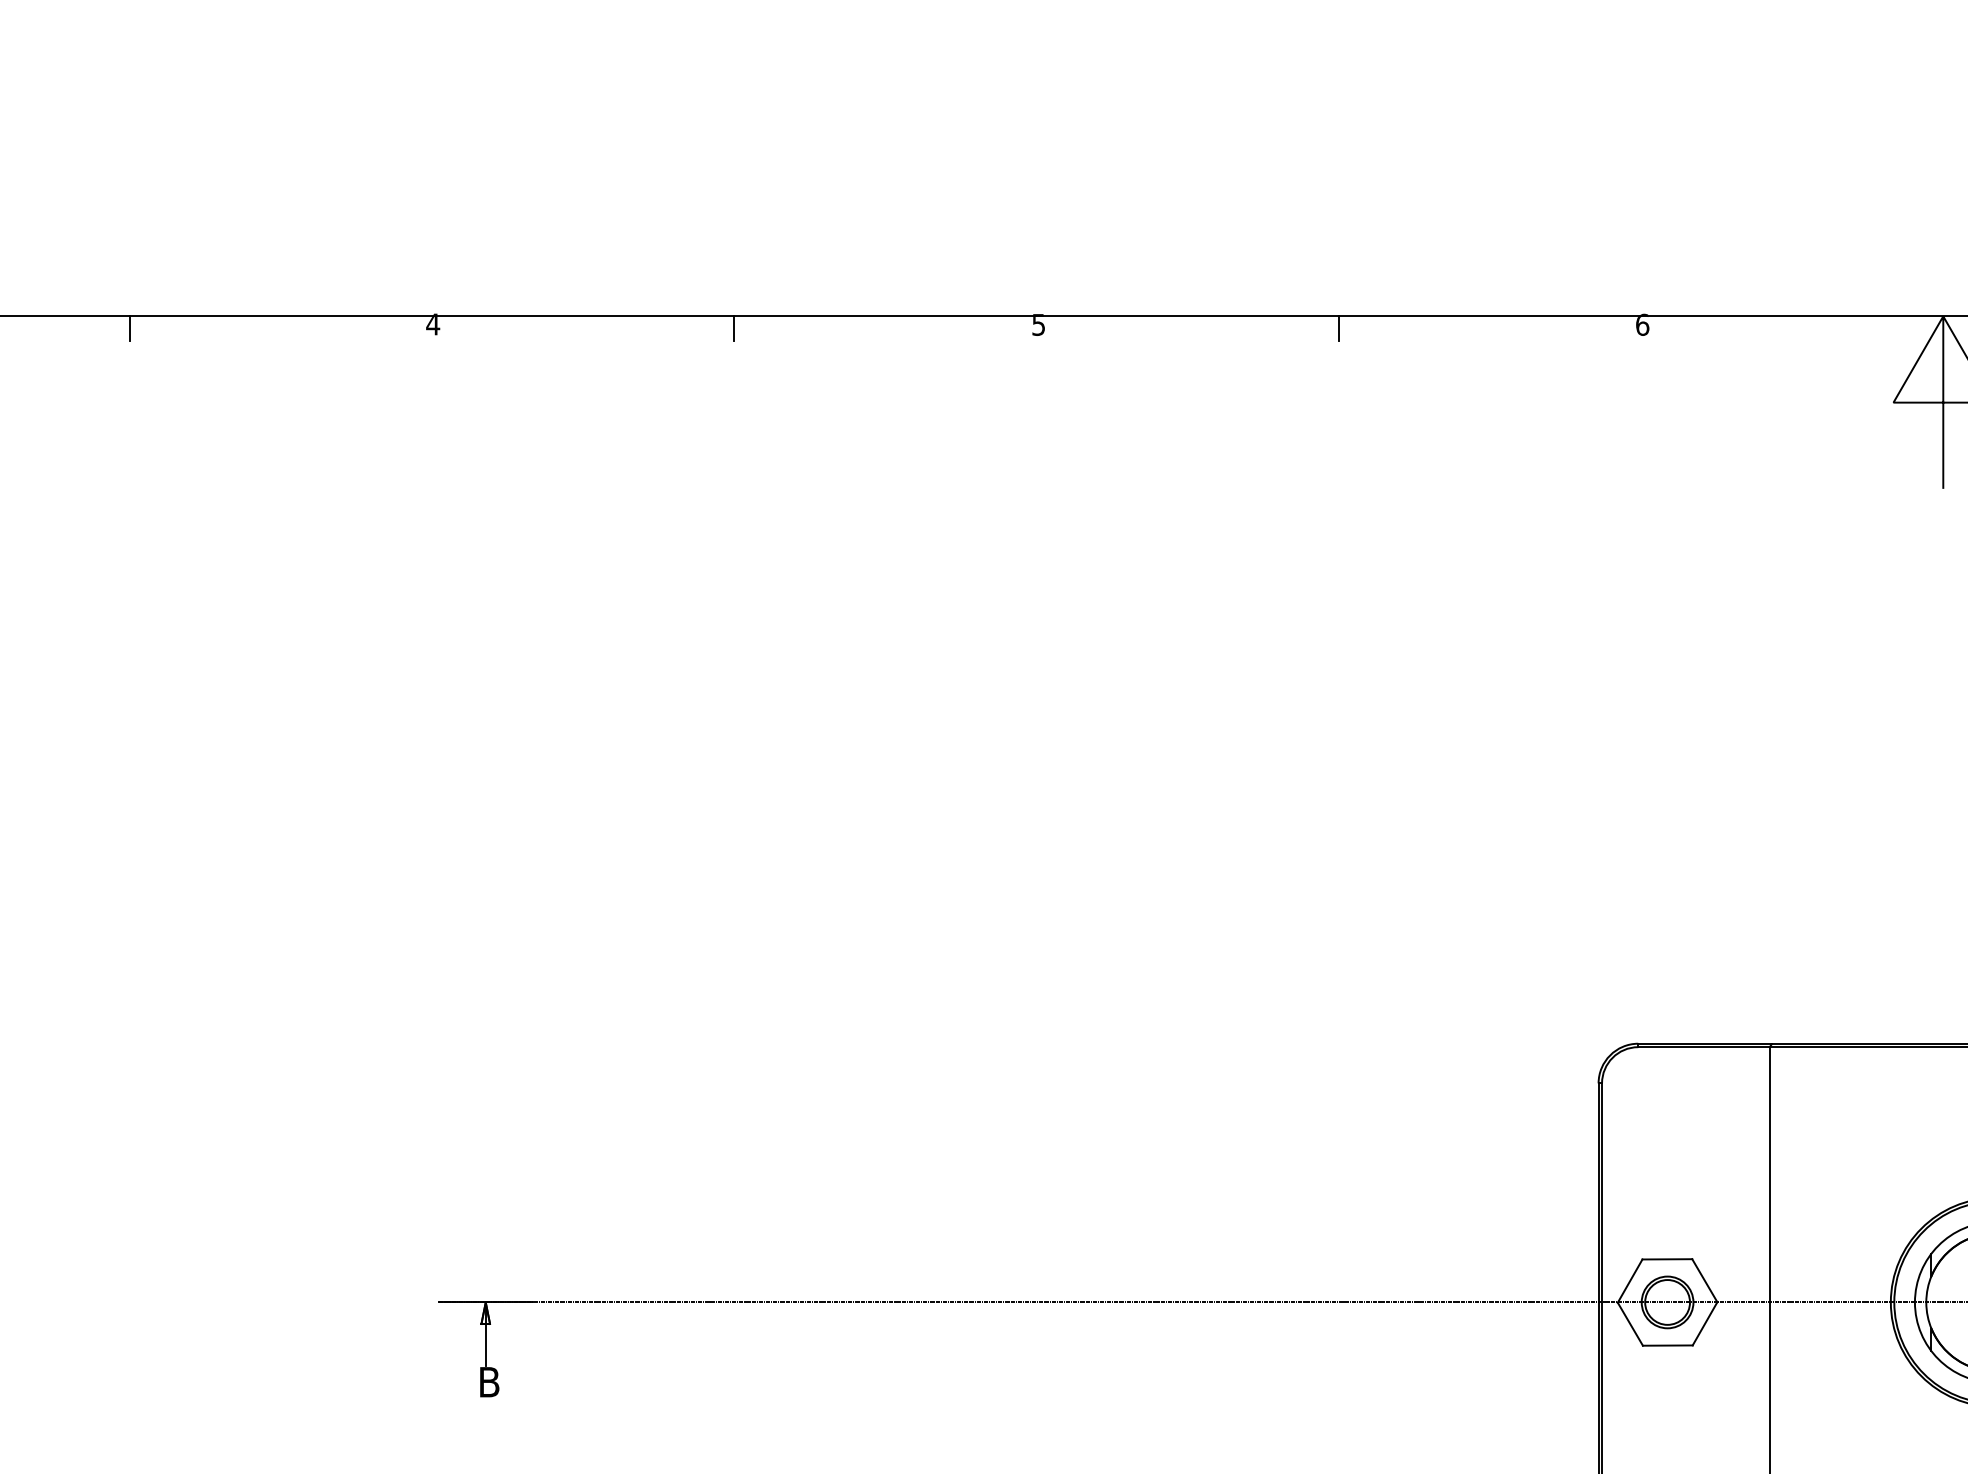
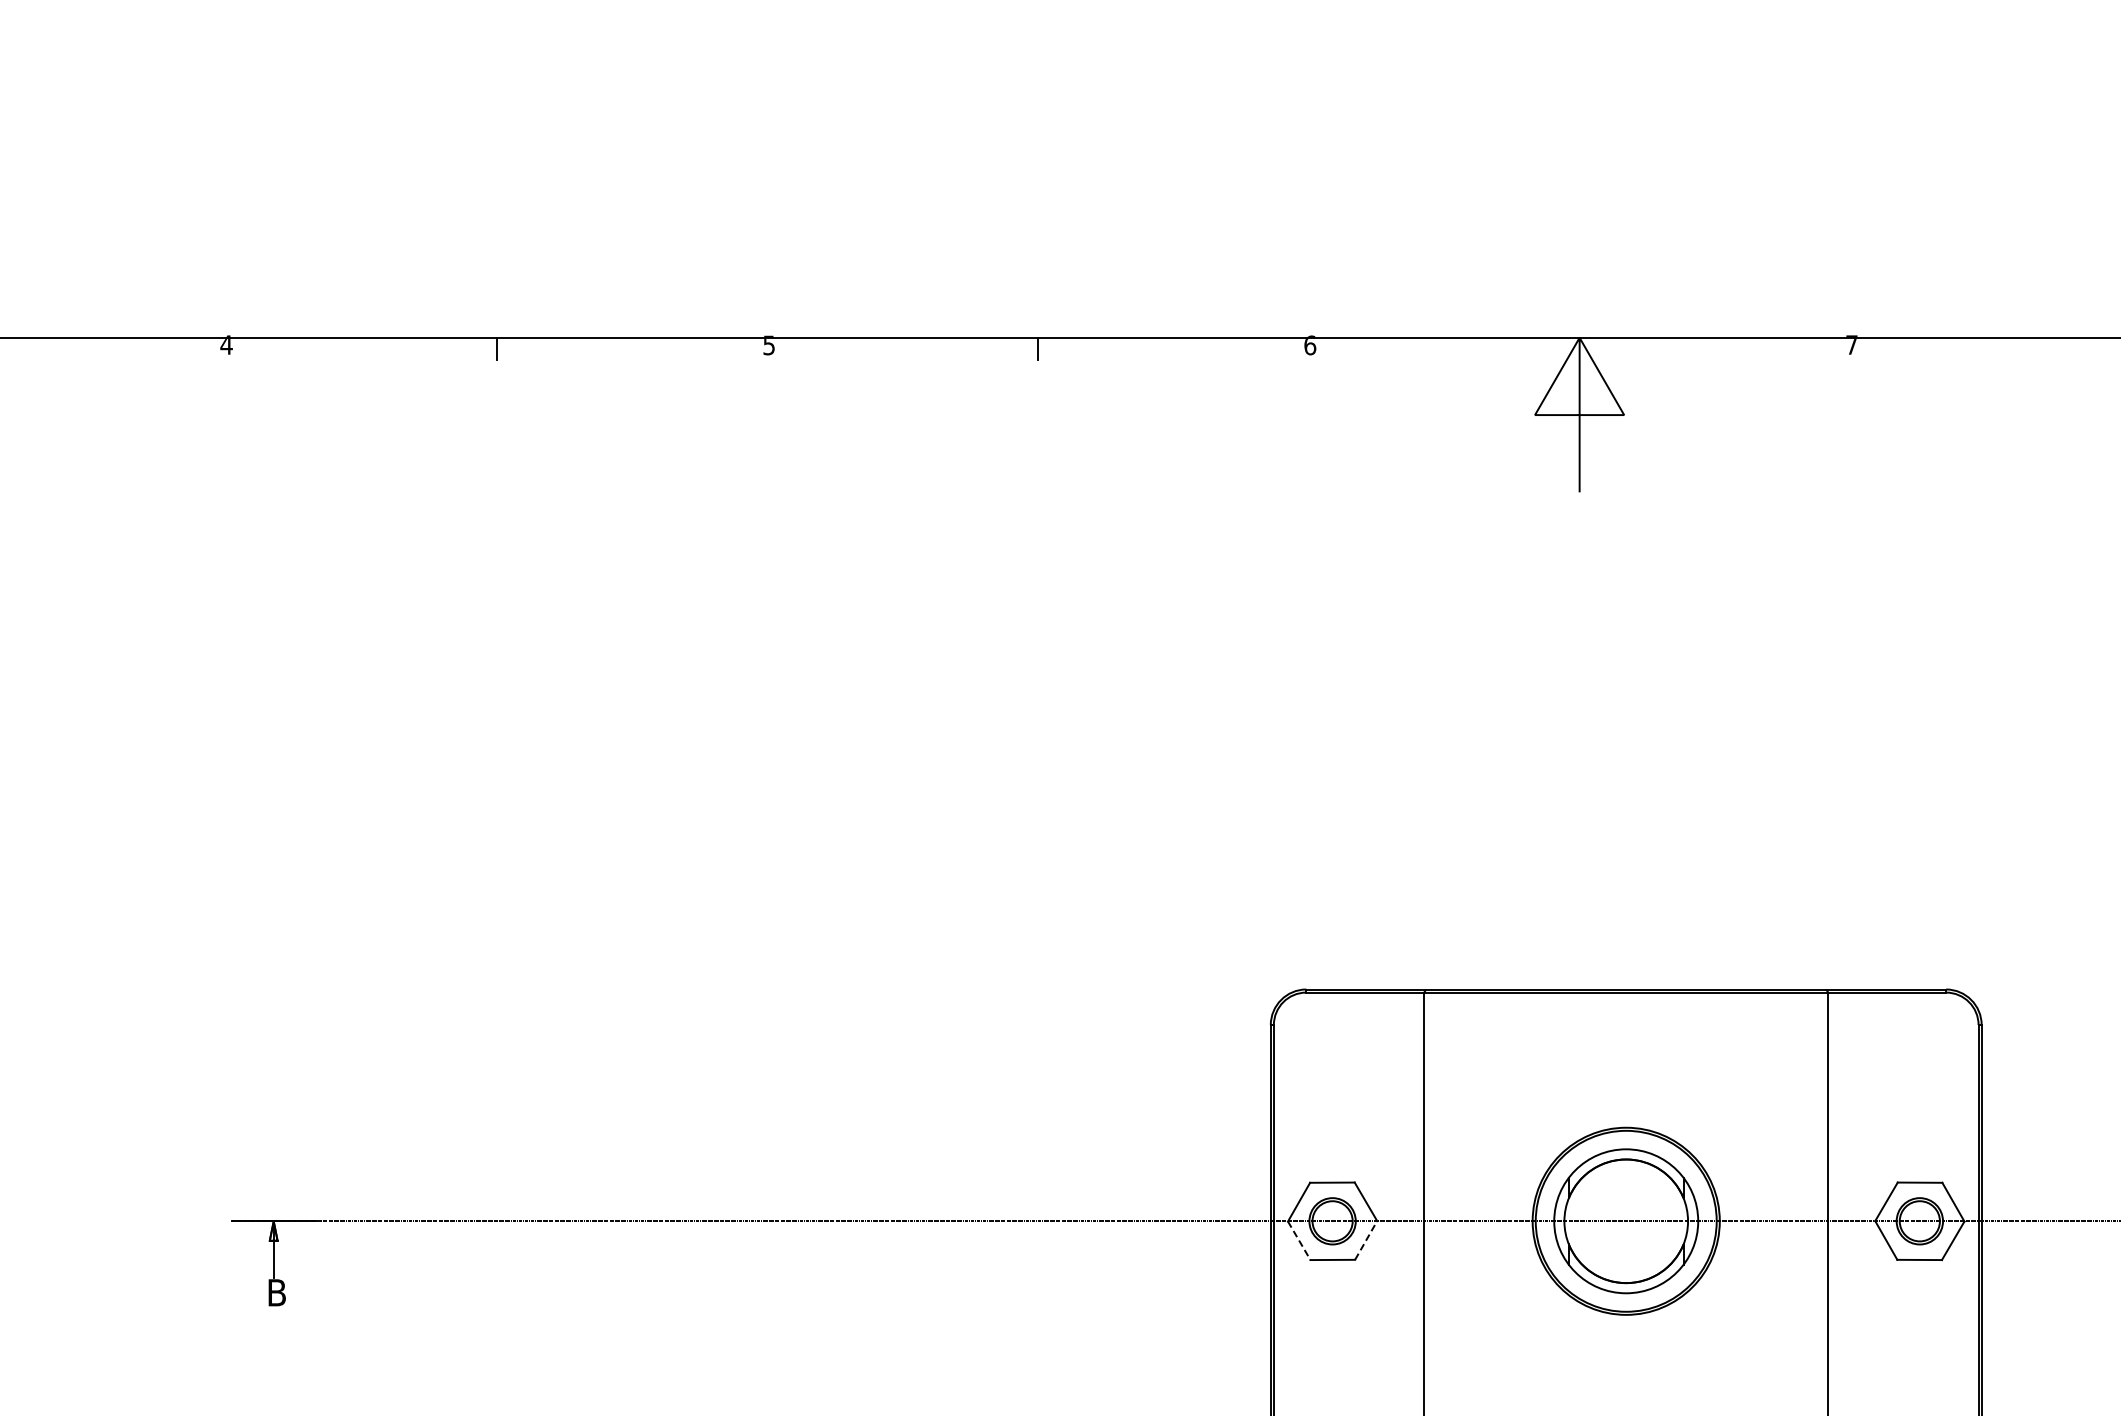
line: (1705, 1323) -> (1366, 1240), solid -> dashed
line: (1630, 1324) -> (1299, 1241), solid -> dashed

